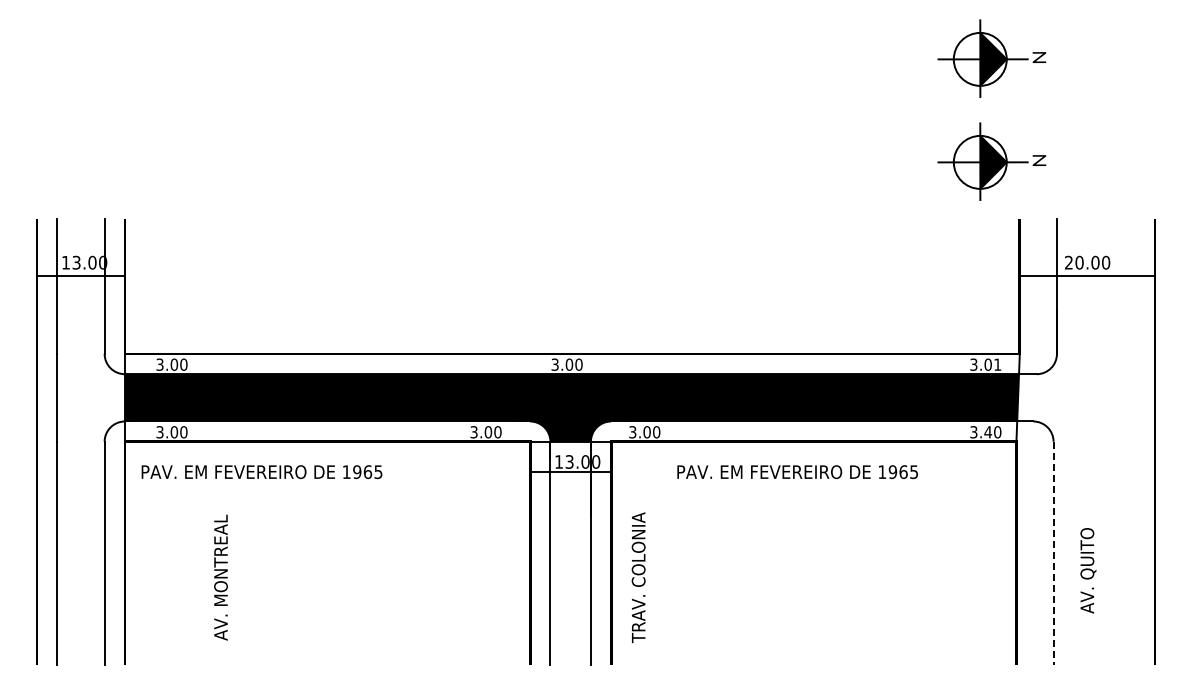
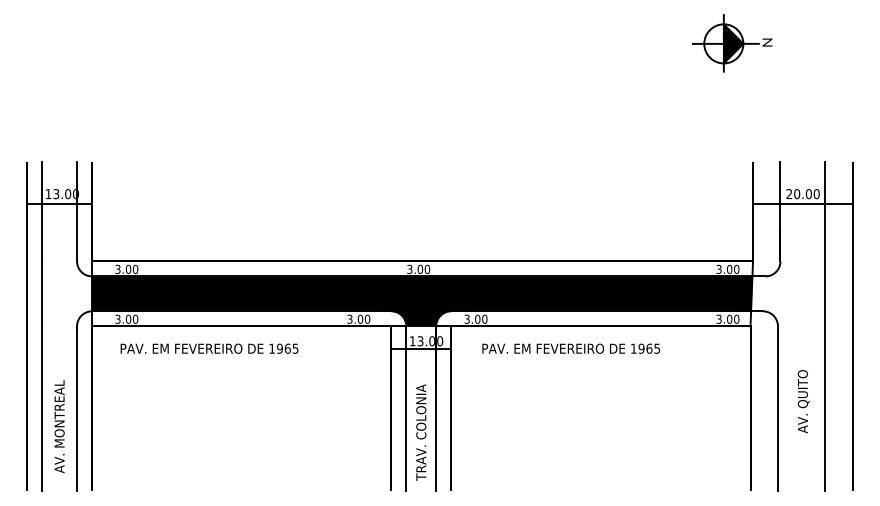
part: (991, 161) -> (732, 119), removed
text: (997, 364) -> (736, 269), 3.01 -> 3.00
text: (988, 432) -> (729, 319), 3.40 -> 3.00
line: (1117, 441) -> (825, 326), added
text: (261, 472) -> (209, 349), moved
text: (797, 472) -> (571, 349), moved
line: (1053, 553) -> (777, 408), dashed -> solid
text: (1088, 570) -> (803, 401), moved
text: (220, 577) -> (59, 426), moved
text: (638, 577) -> (421, 432), moved

